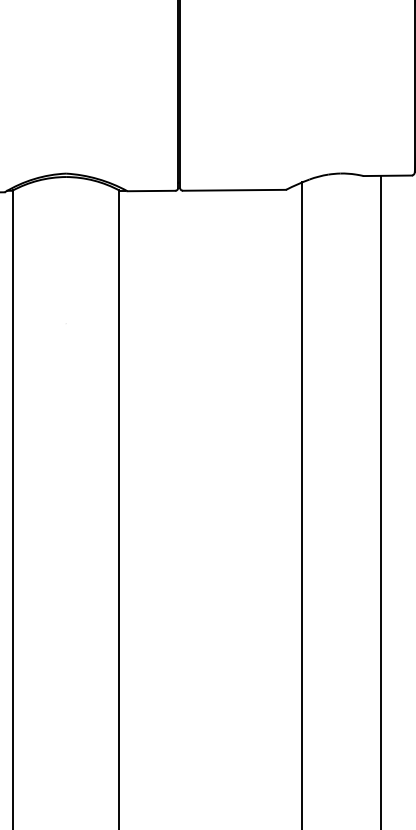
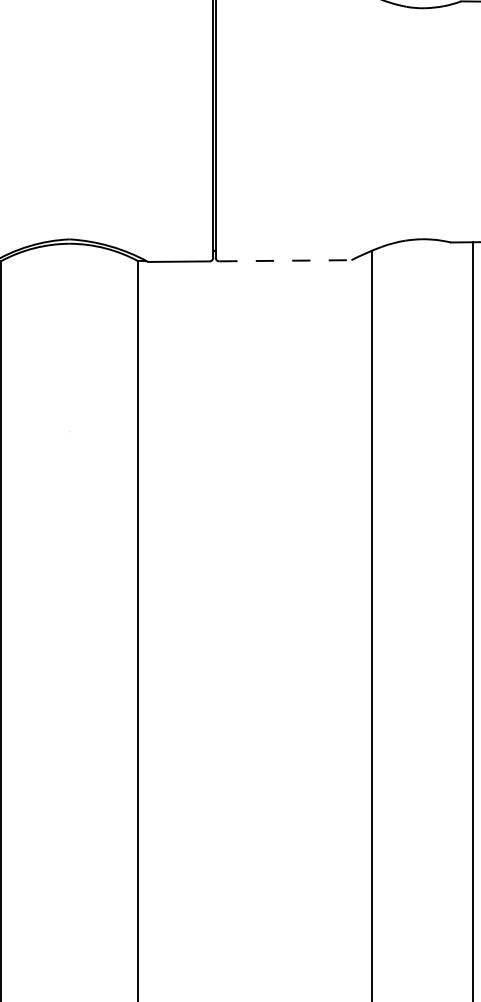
line: (234, 190) -> (285, 261), solid -> dashed

